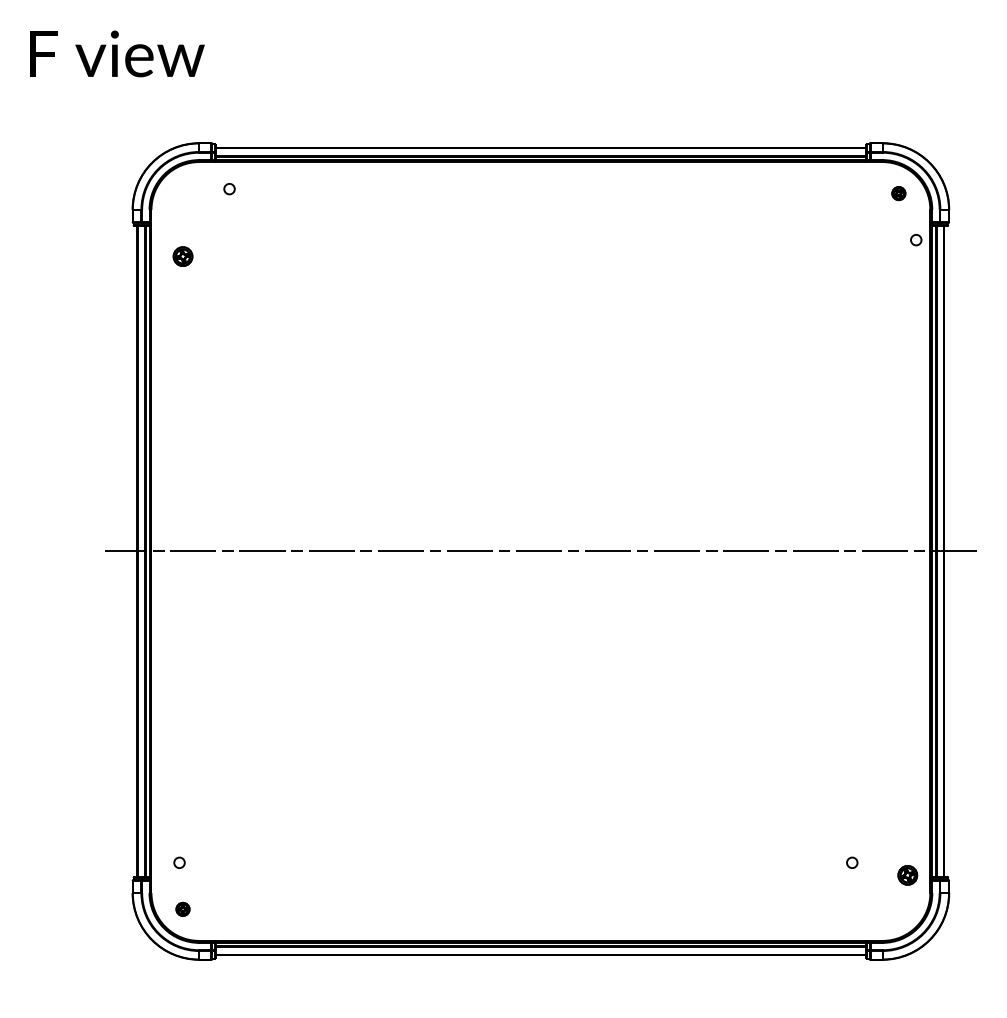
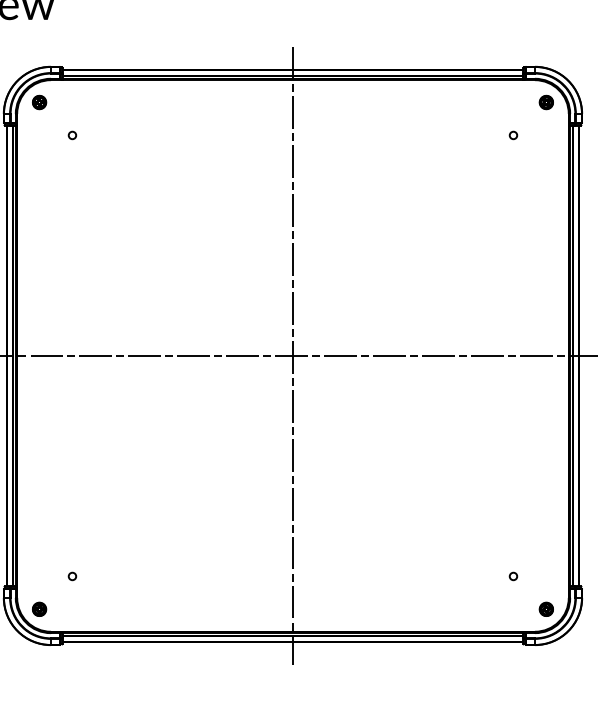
circle: (229, 189) -> (72, 135), moved
part: (898, 193) -> (546, 102), size x1.43
circle: (916, 240) -> (513, 135), moved
part: (182, 256) -> (39, 102), moved
line: (540, 551) -> (292, 355), added
circle: (179, 862) -> (72, 576), moved
part: (907, 875) -> (546, 609), moved
part: (182, 909) -> (39, 609), size x1.43

